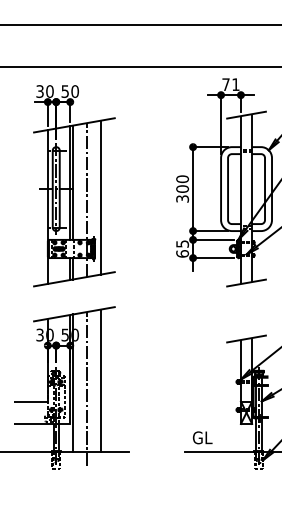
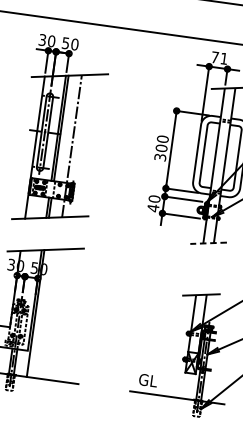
line: (101, 197) -> (85, 145), removed
text: (182, 249) -> (153, 204), 65 -> 40
line: (246, 283) -> (208, 243), solid -> dashed
line: (101, 380) -> (62, 314), removed
line: (87, 388) -> (48, 320), removed

